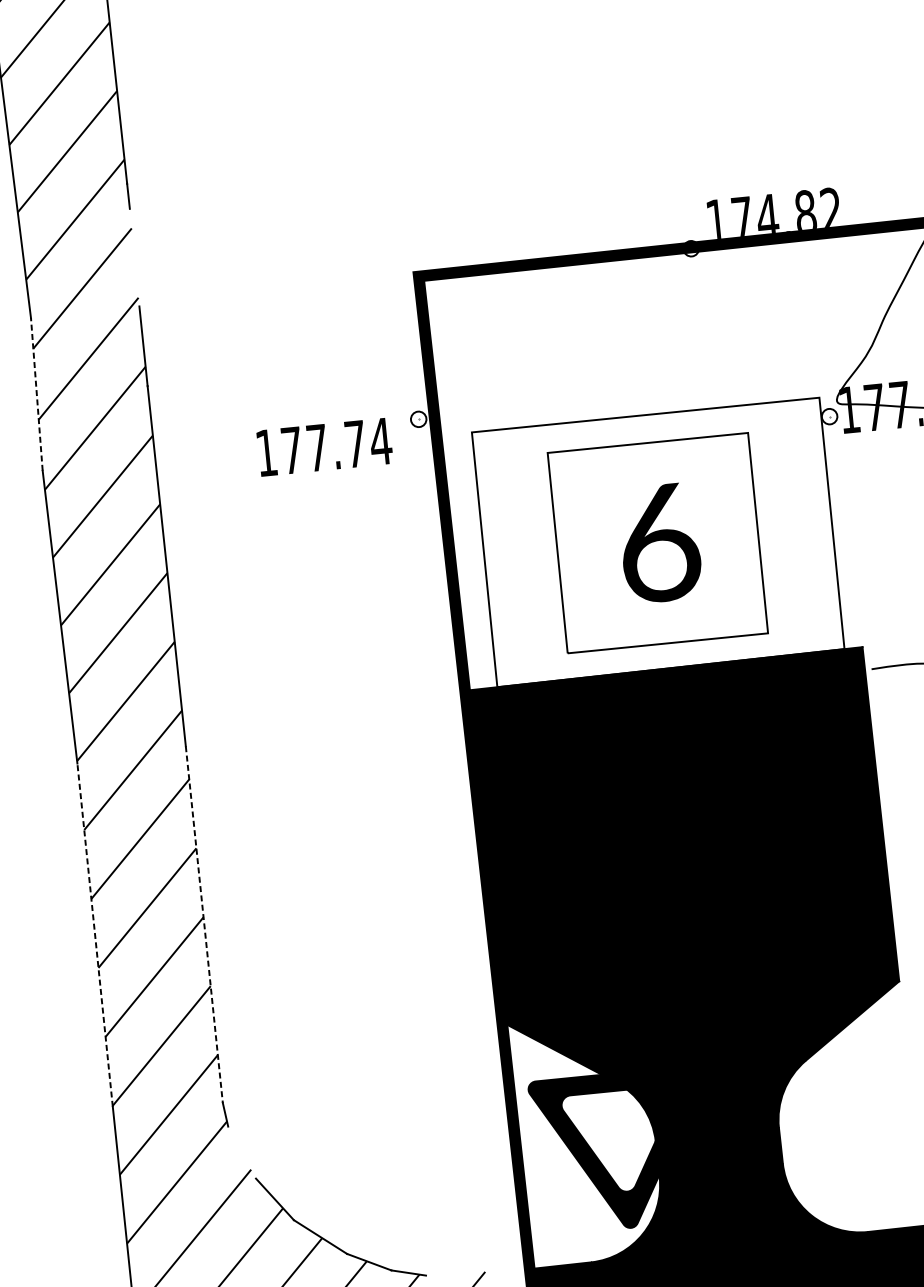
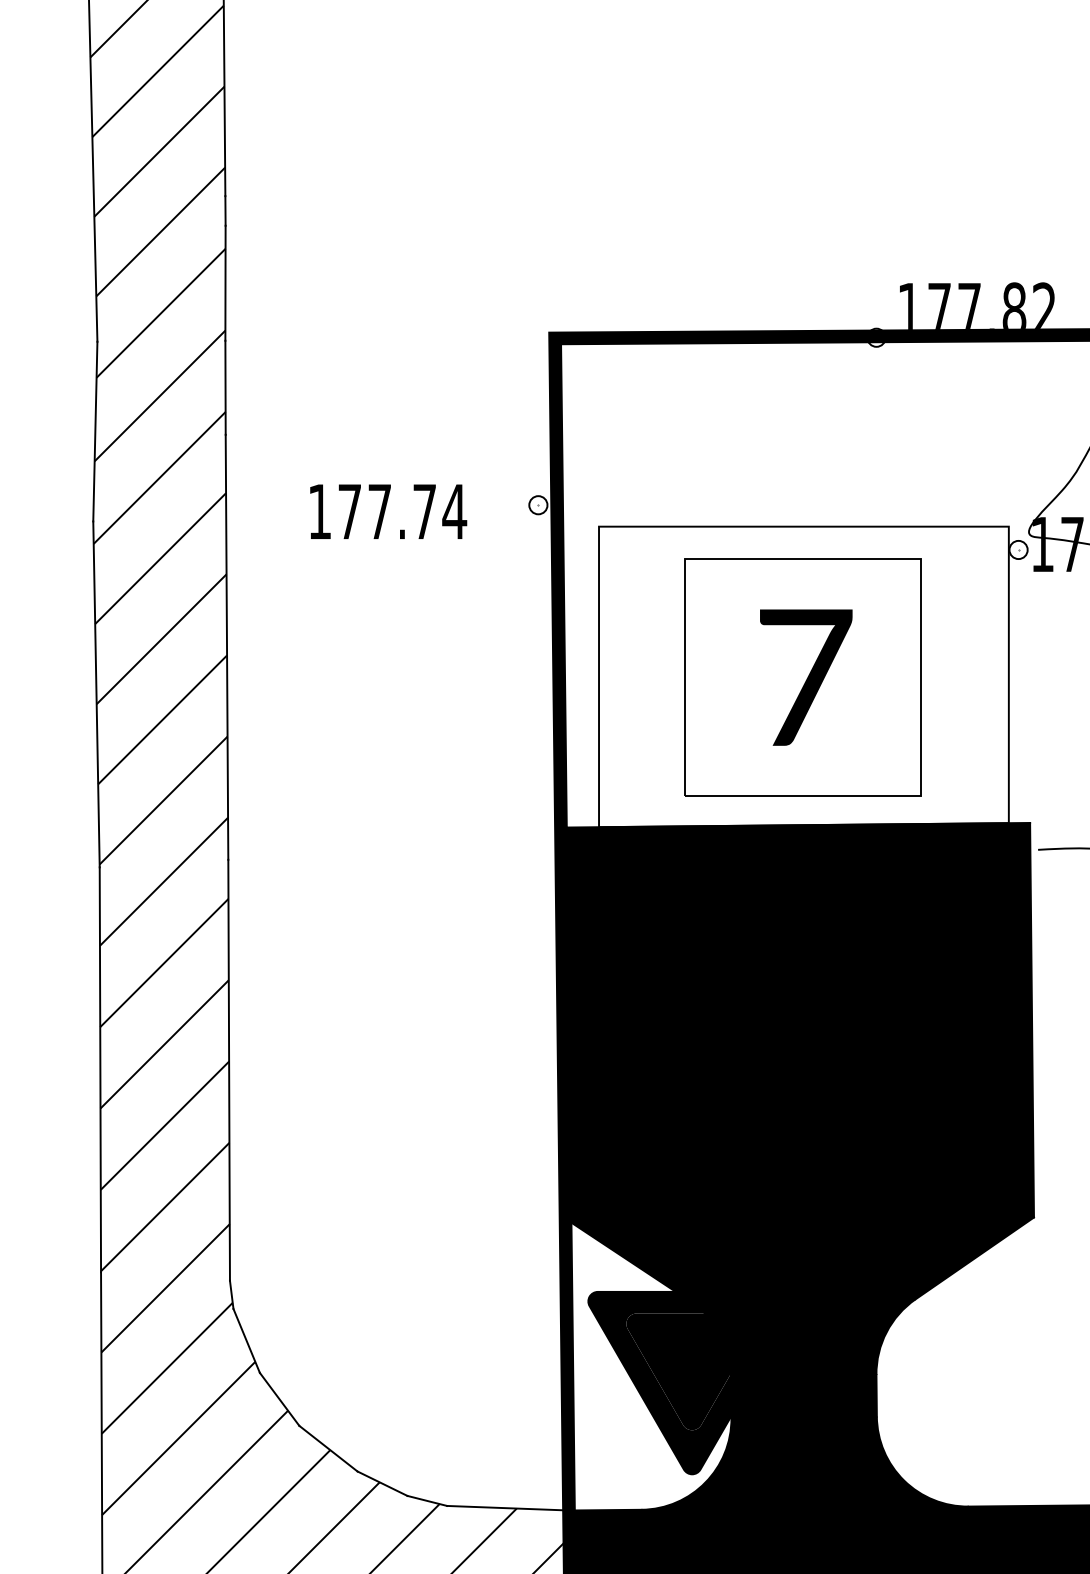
text: (767, 213) -> (969, 305), 174.82 -> 177.82
line: (134, 256) -> (225, 282), added
line: (36, 394) -> (95, 431), dashed -> solid
text: (324, 446) -> (388, 511), moved
text: (660, 543) -> (806, 678), 6 -> 7
line: (204, 924) -> (229, 1070), dashed -> solid
line: (95, 934) -> (100, 1069), dashed -> solid
fill: (622, 1140) -> (692, 1371), added
line: (241, 1152) -> (246, 1340), added
line: (477, 1271) -> (507, 1507), added

